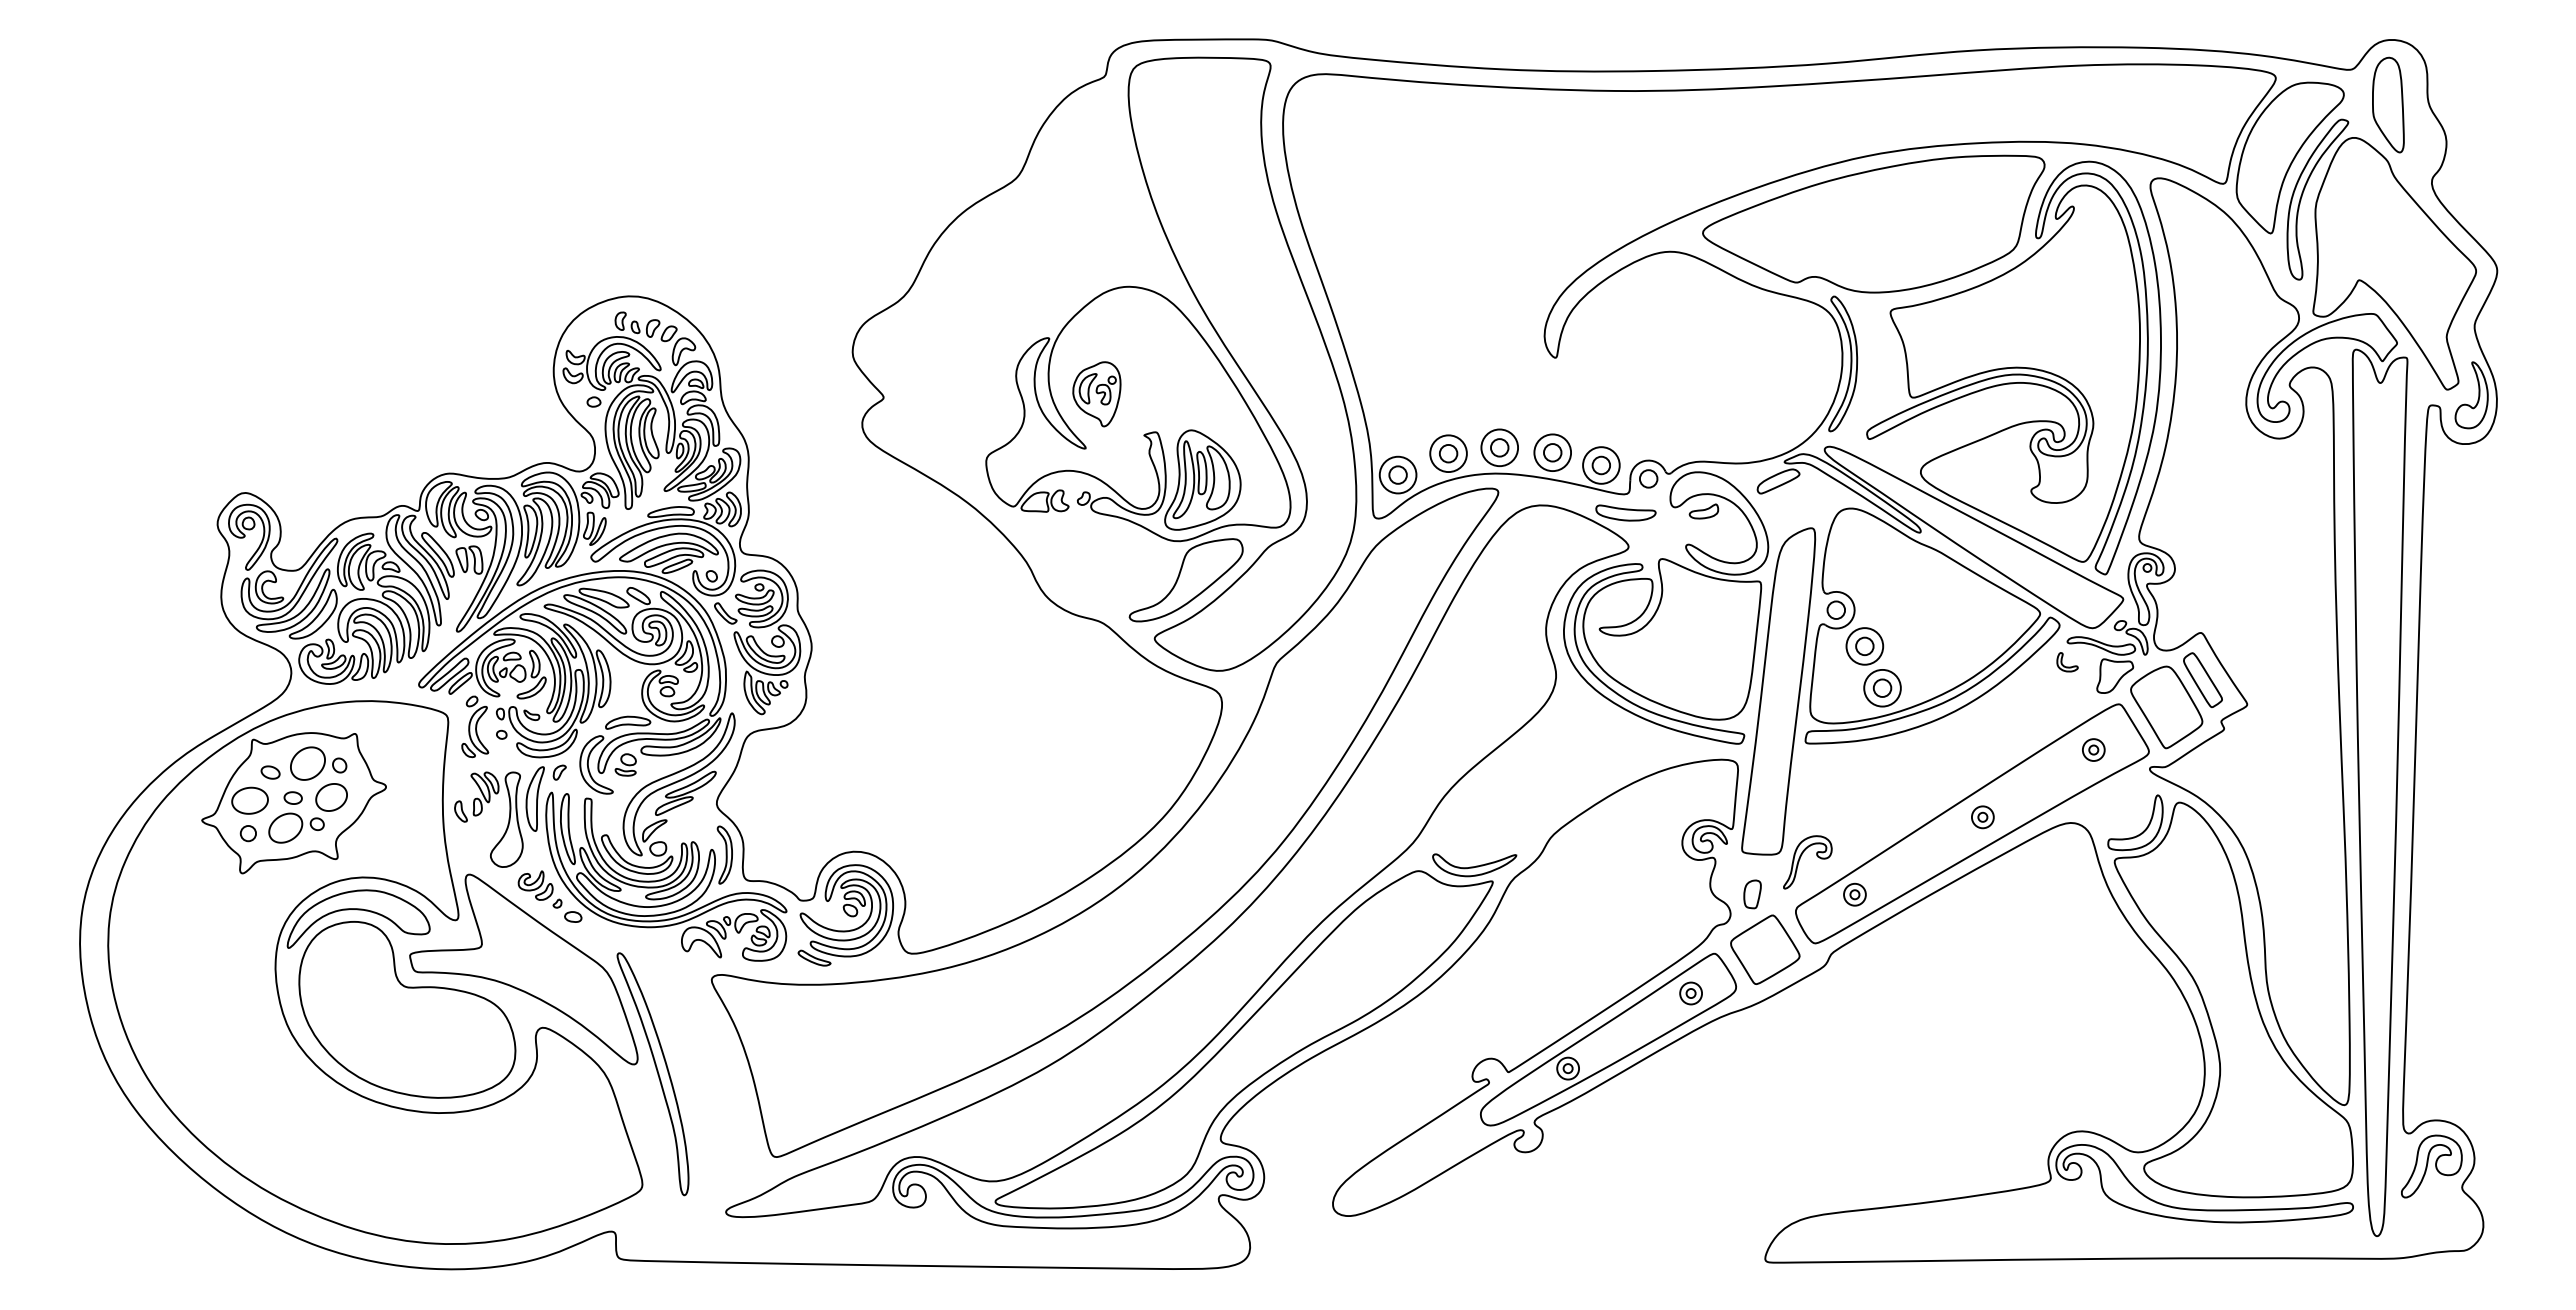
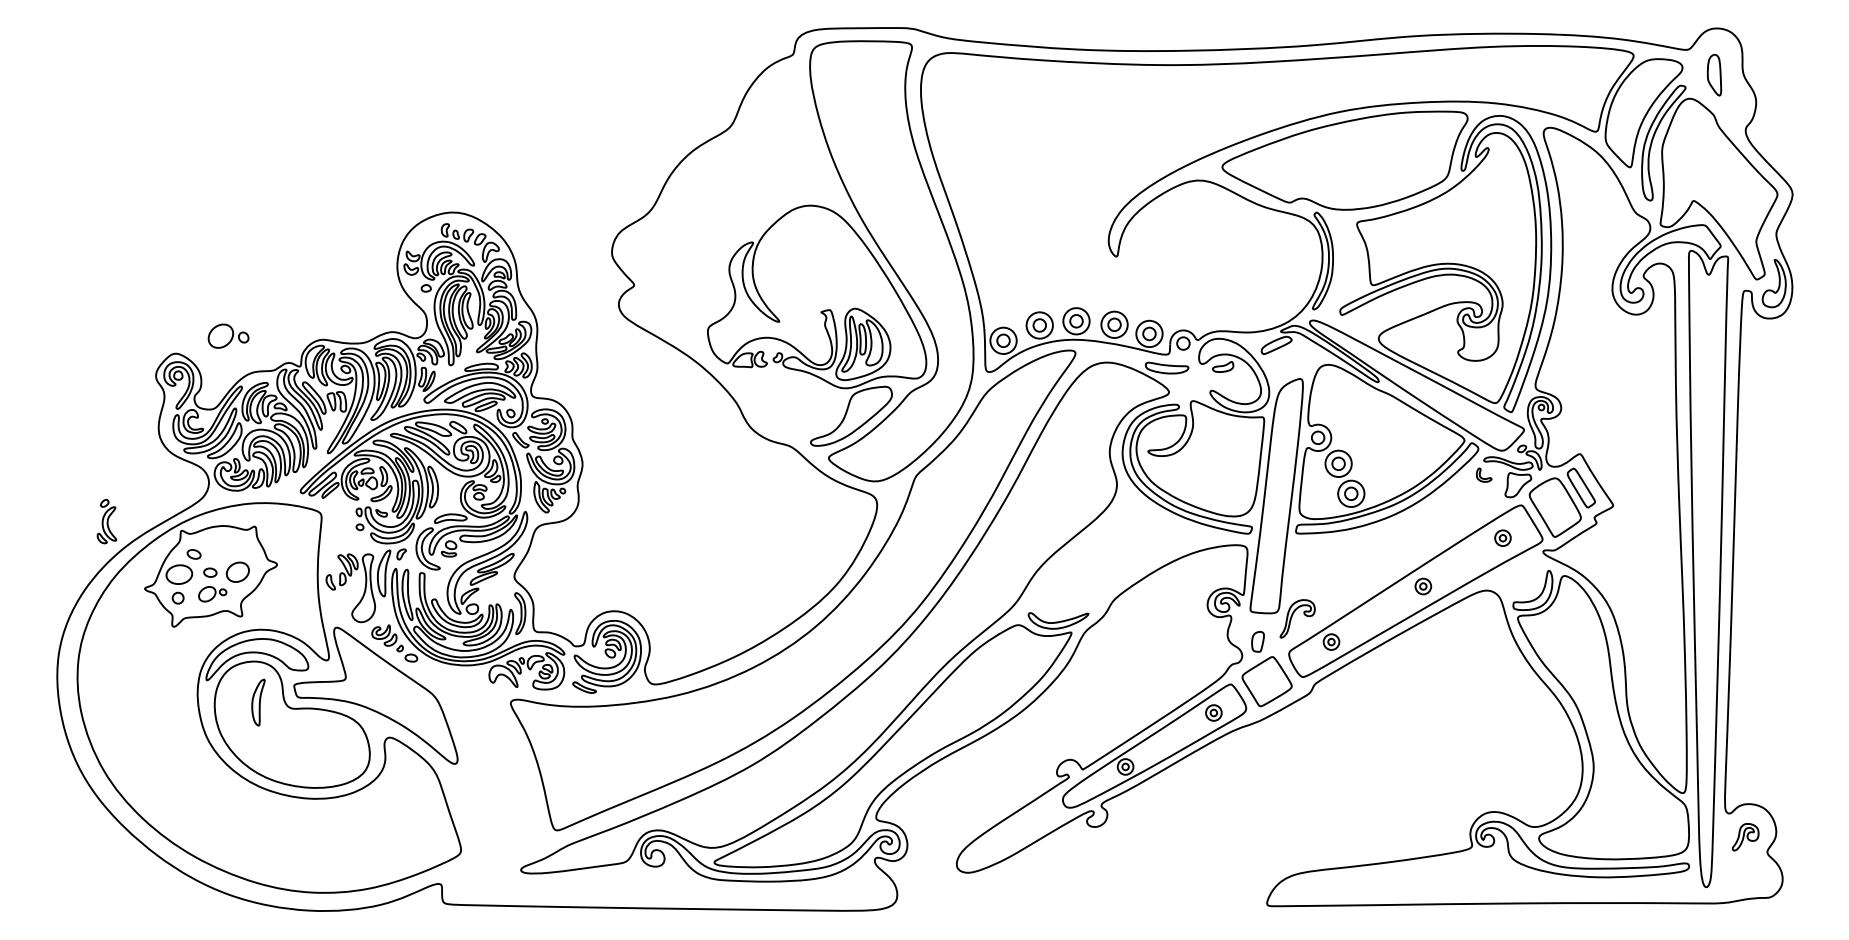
part: (2388, 104) -> (1714, 74), size x0.6
part: (1096, 394) -> (787, 282), removed
part: (475, 726) -> (107, 521), moved
part: (318, 763) -> (228, 336), moved
part: (296, 827) -> (212, 593), size x0.7
part: (359, 978) -> (257, 702), added
part: (652, 1074) -> (468, 771), removed
part: (2431, 1166) -> (1745, 837), size x0.6

